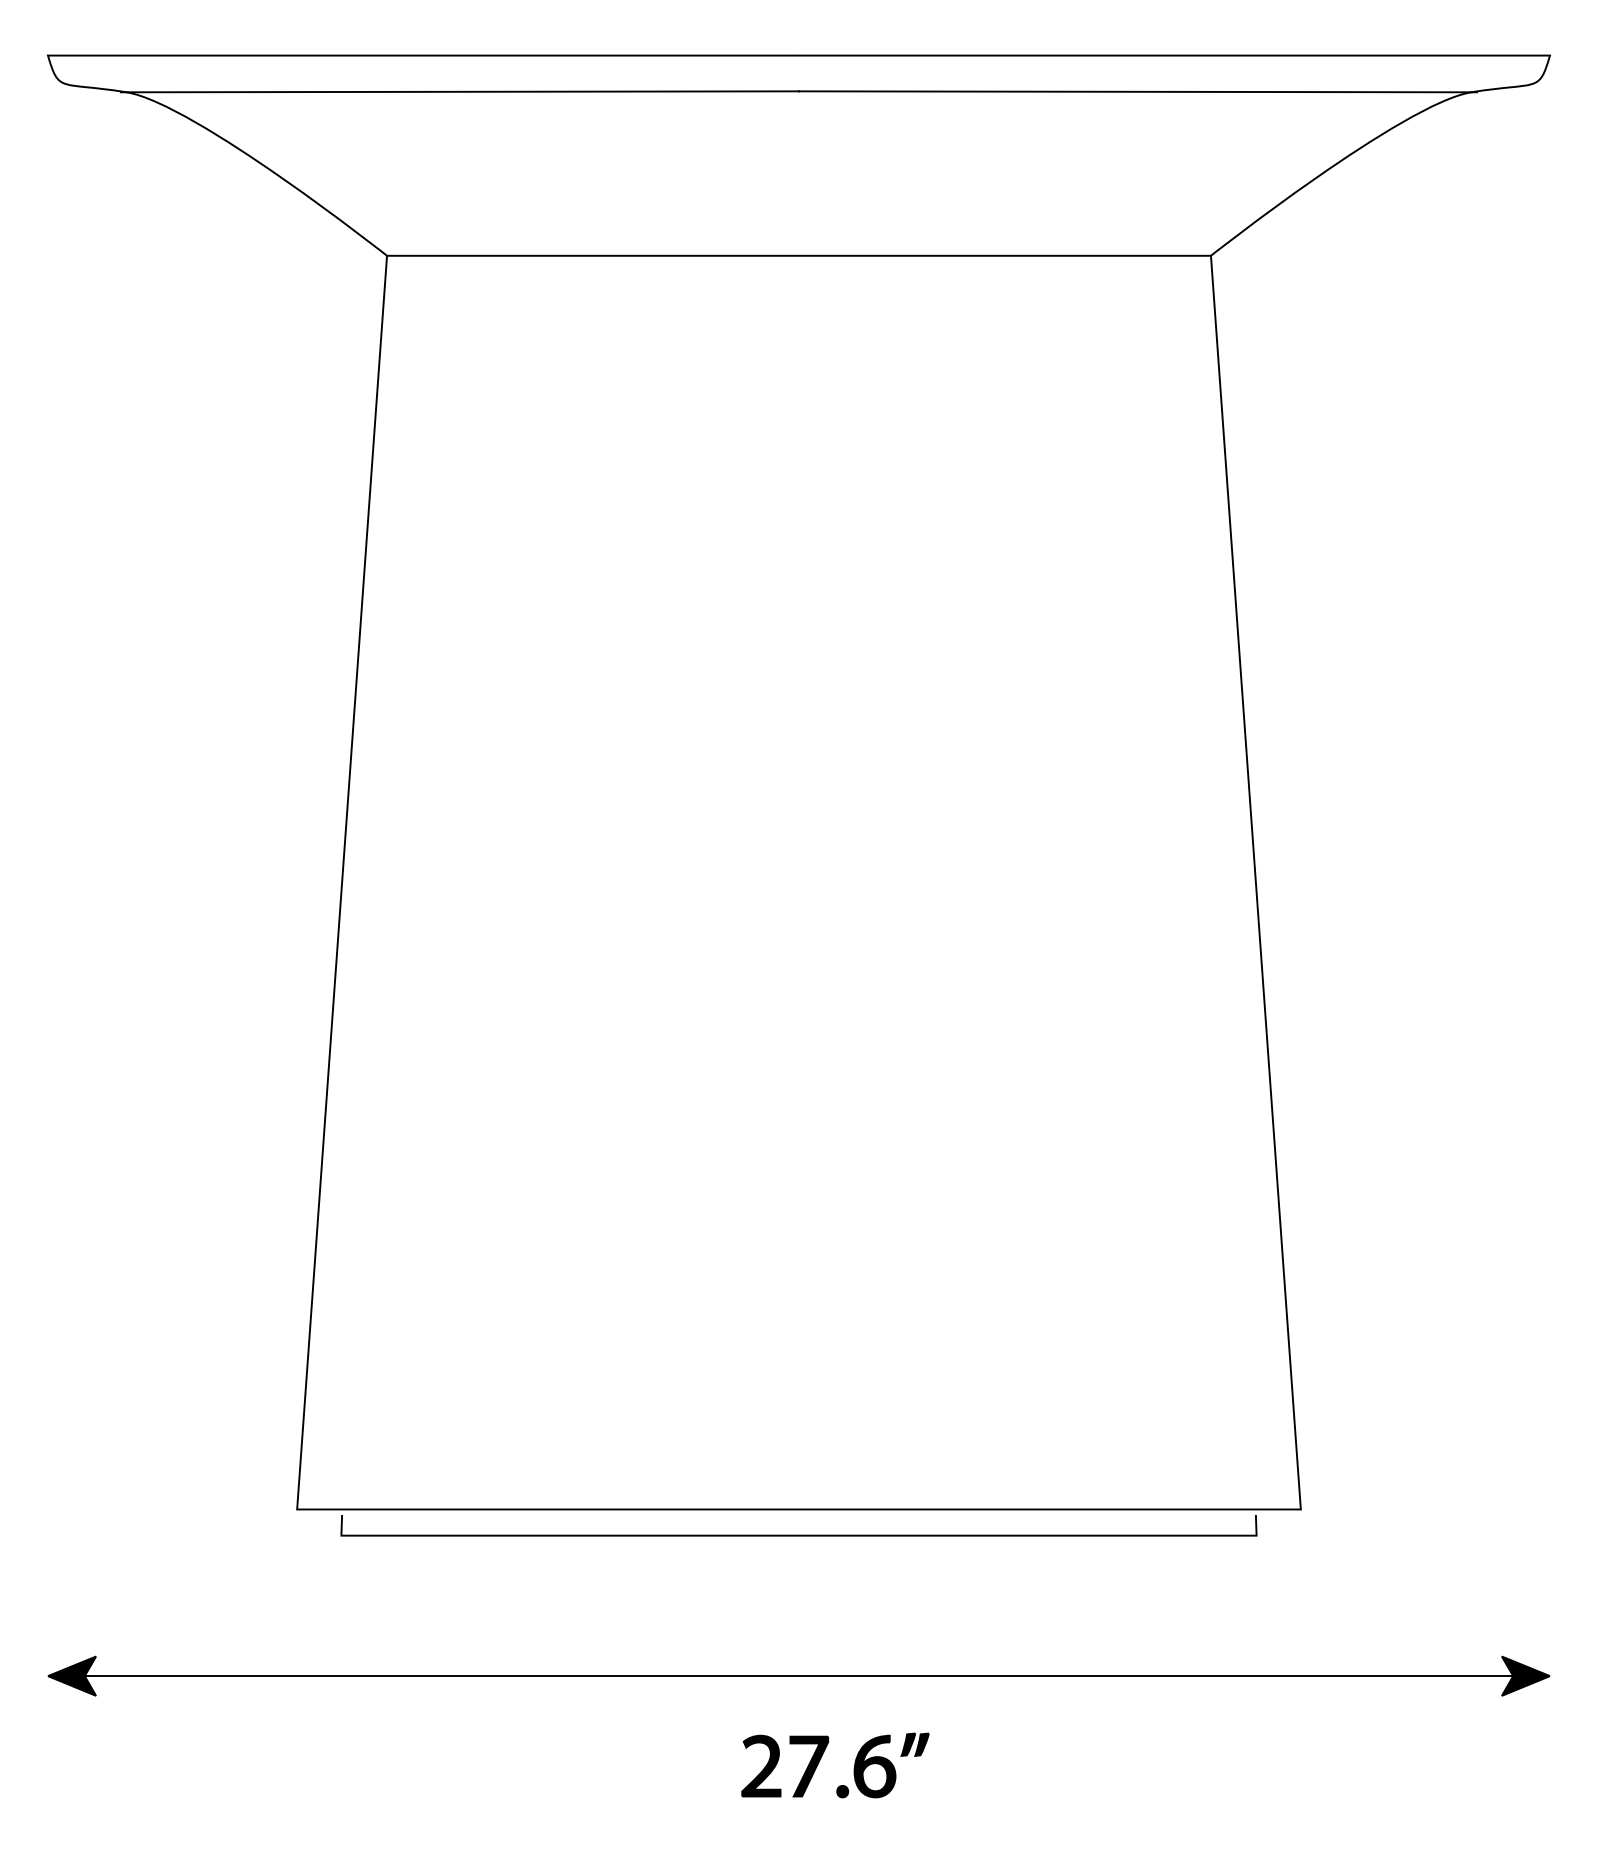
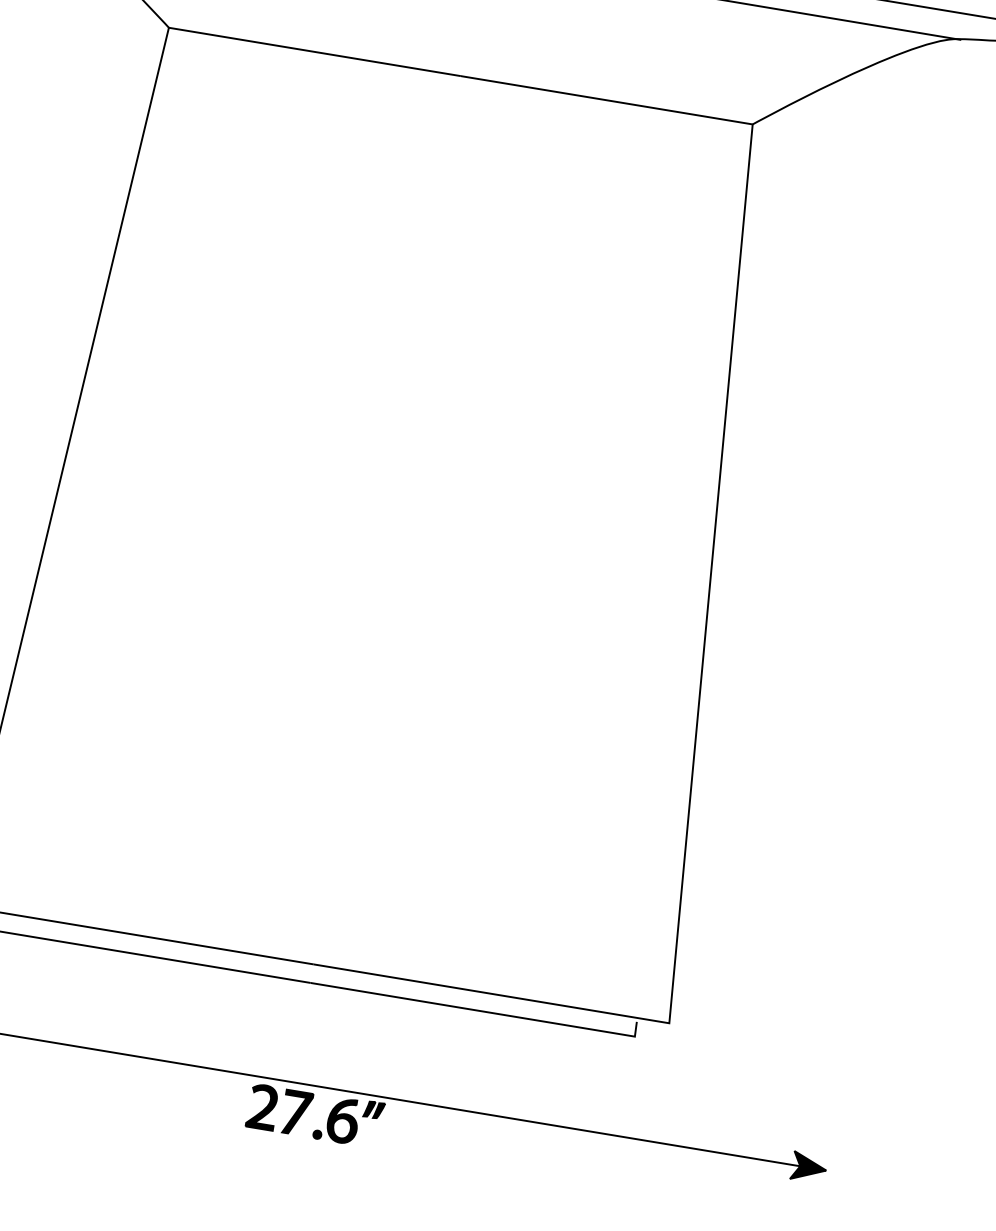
part: (821, 1758) -> (306, 1108), moved

